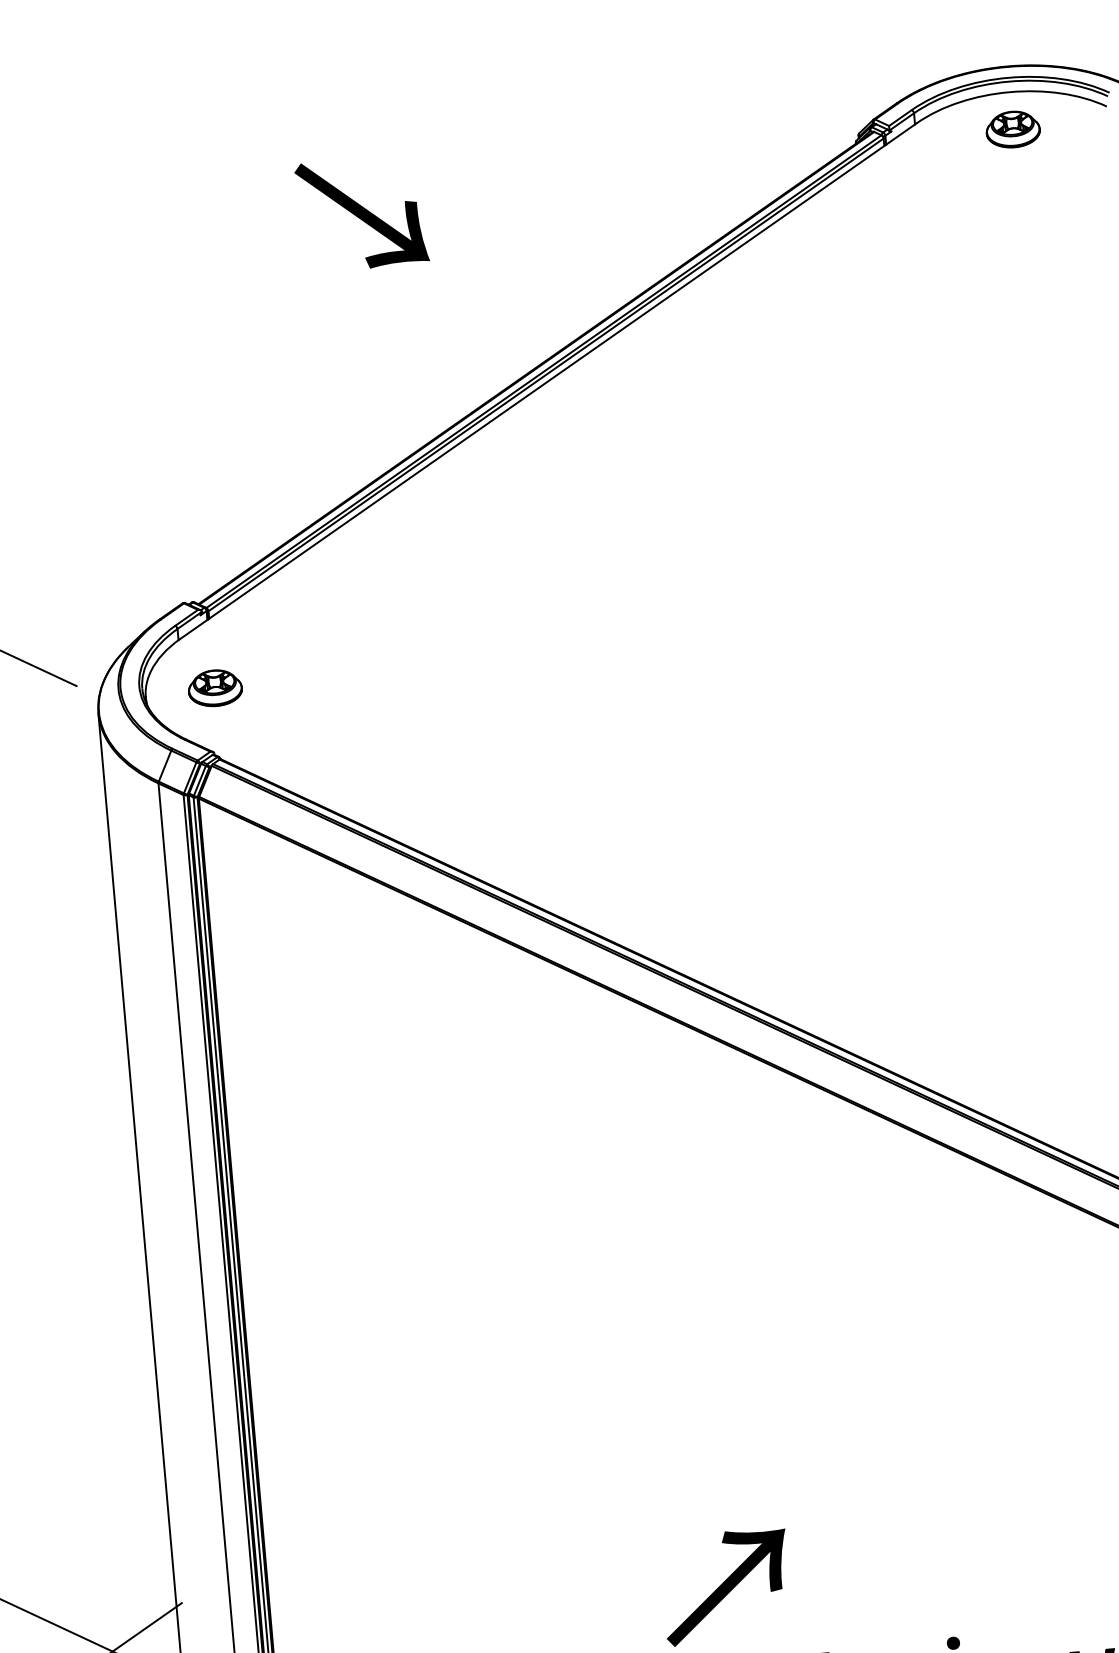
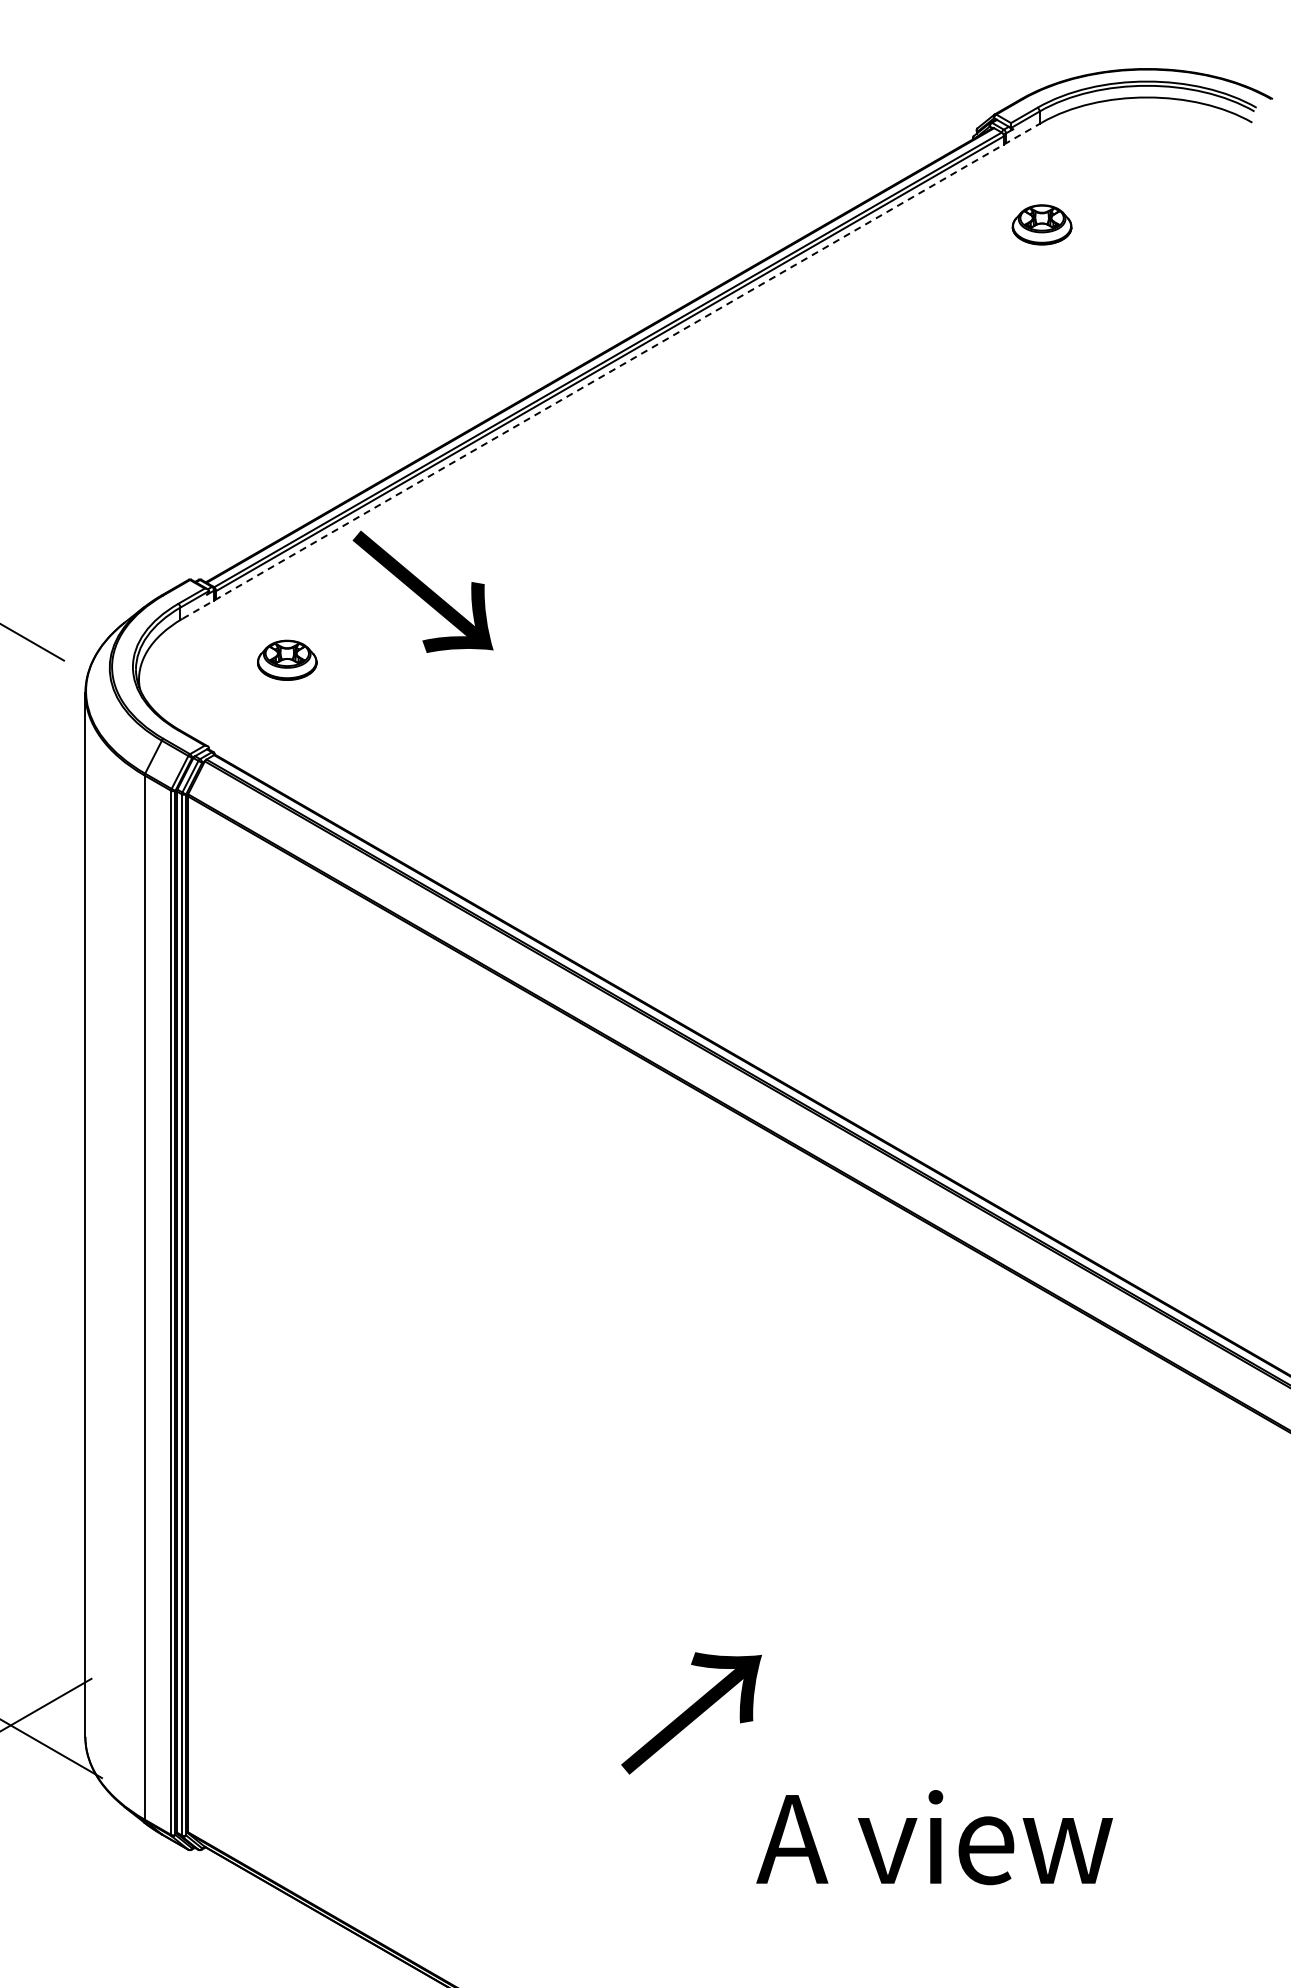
part: (1012, 129) -> (1041, 224), moved
text: (361, 213) -> (422, 591), moved
line: (548, 380) -> (612, 370), solid -> dashed
part: (215, 687) -> (287, 659), moved

